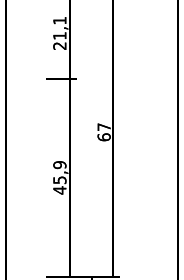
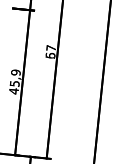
text: (103, 137) -> (50, 55), 67 -> 57

